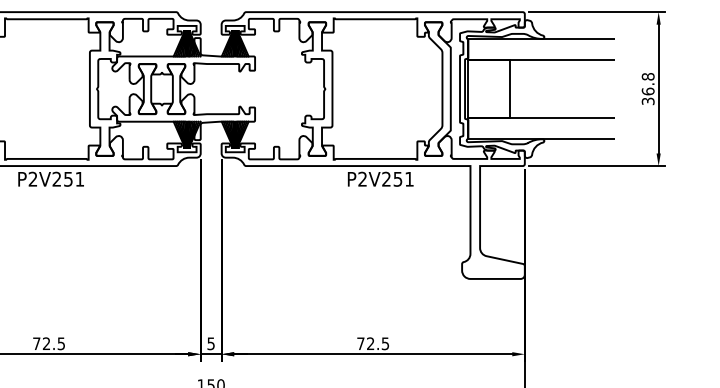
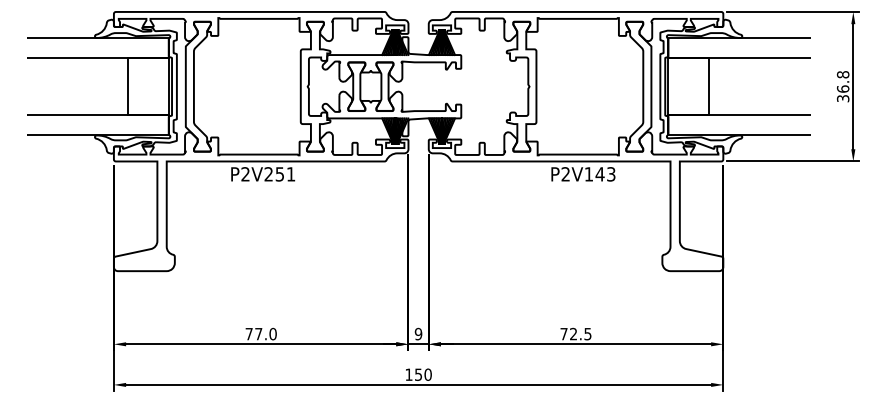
text: (397, 179) -> (599, 174), P2V251 -> P2V143
text: (53, 343) -> (265, 333), 72.5 -> 77.0
text: (211, 343) -> (418, 333), 5 -> 9

